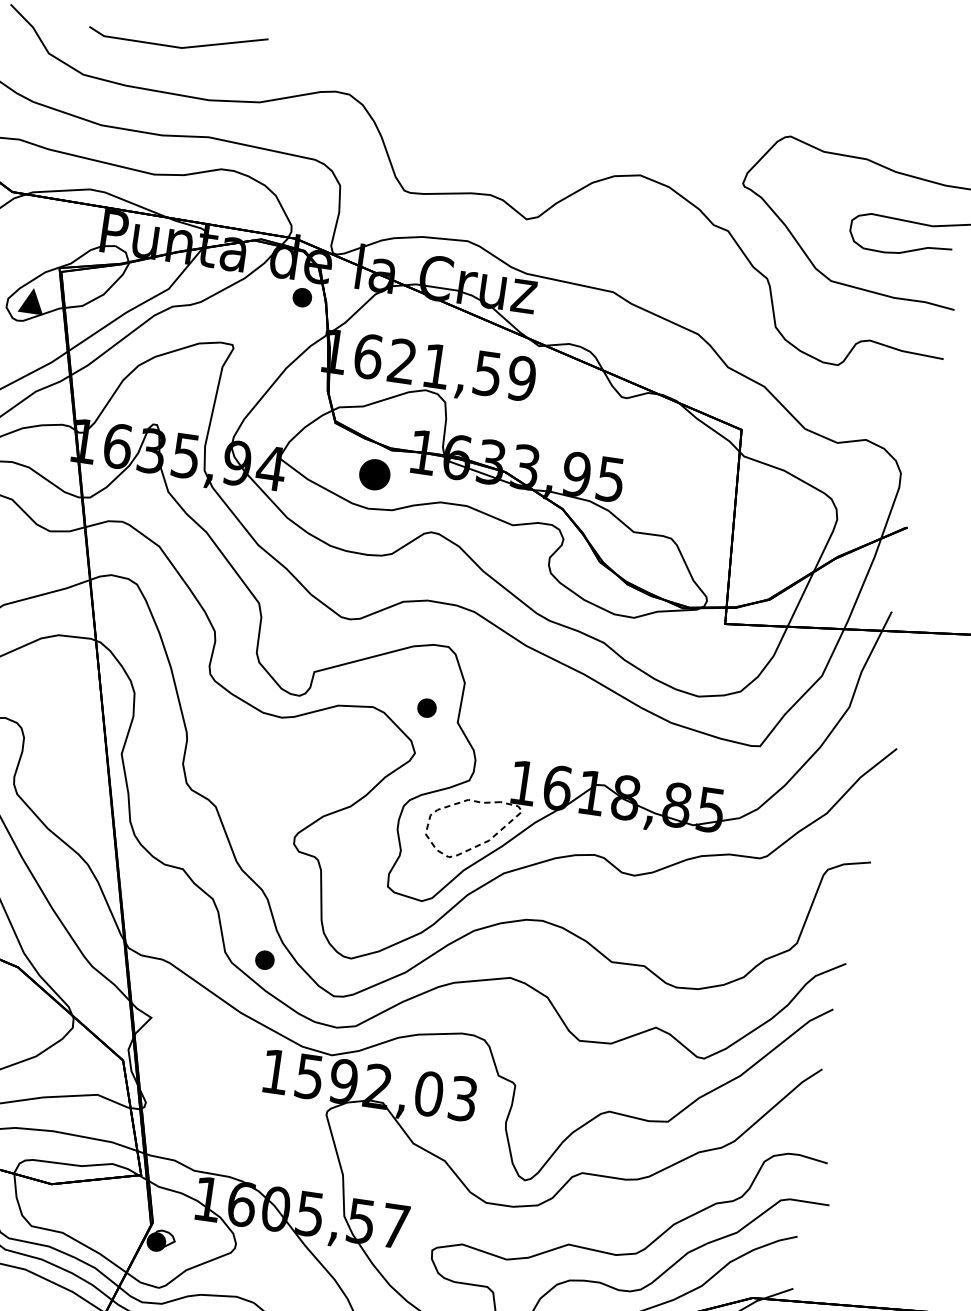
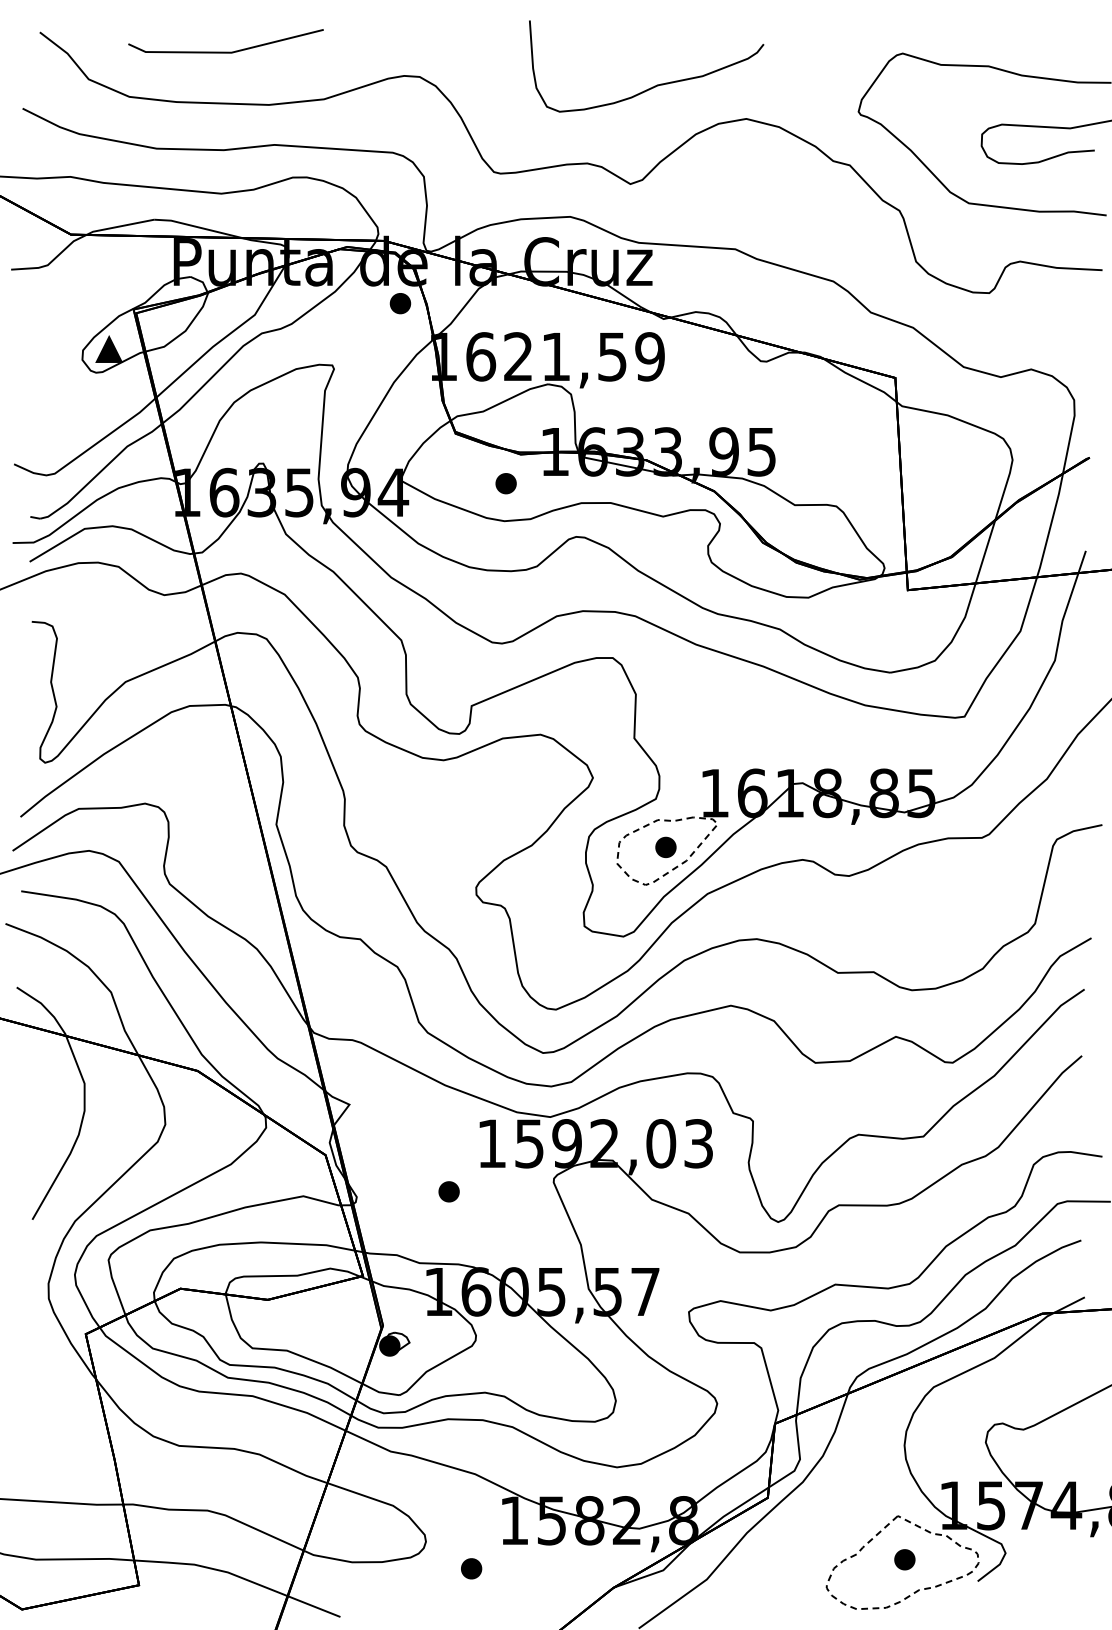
curve: (561, 133) -> (654, 85), added
part: (374, 474) -> (505, 483), size x0.62
part: (426, 708) -> (665, 847), moved
part: (264, 959) -> (448, 1191), moved

